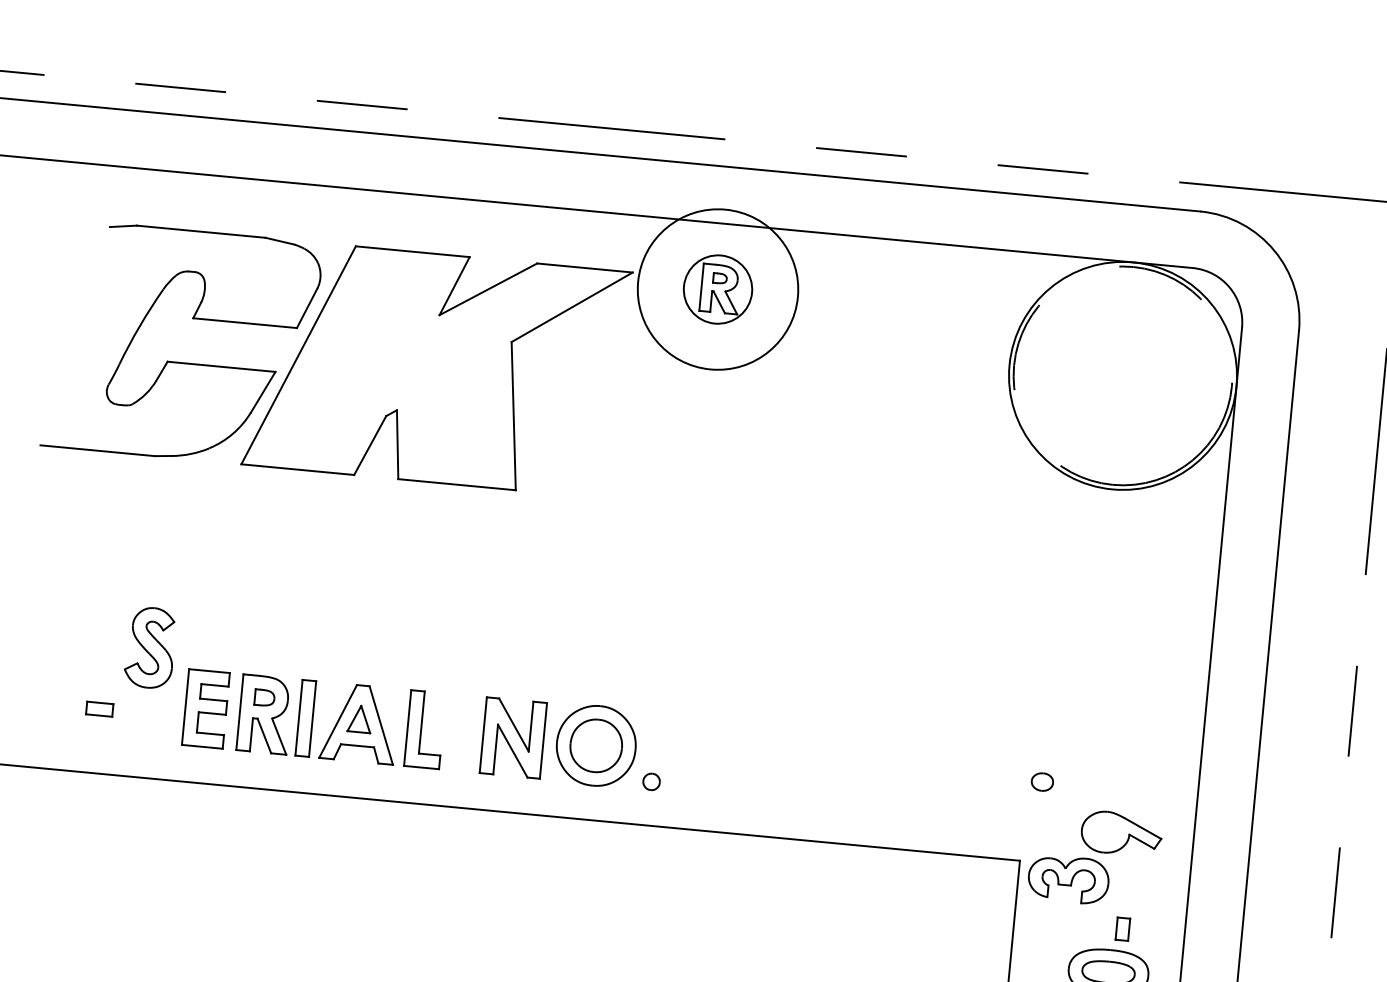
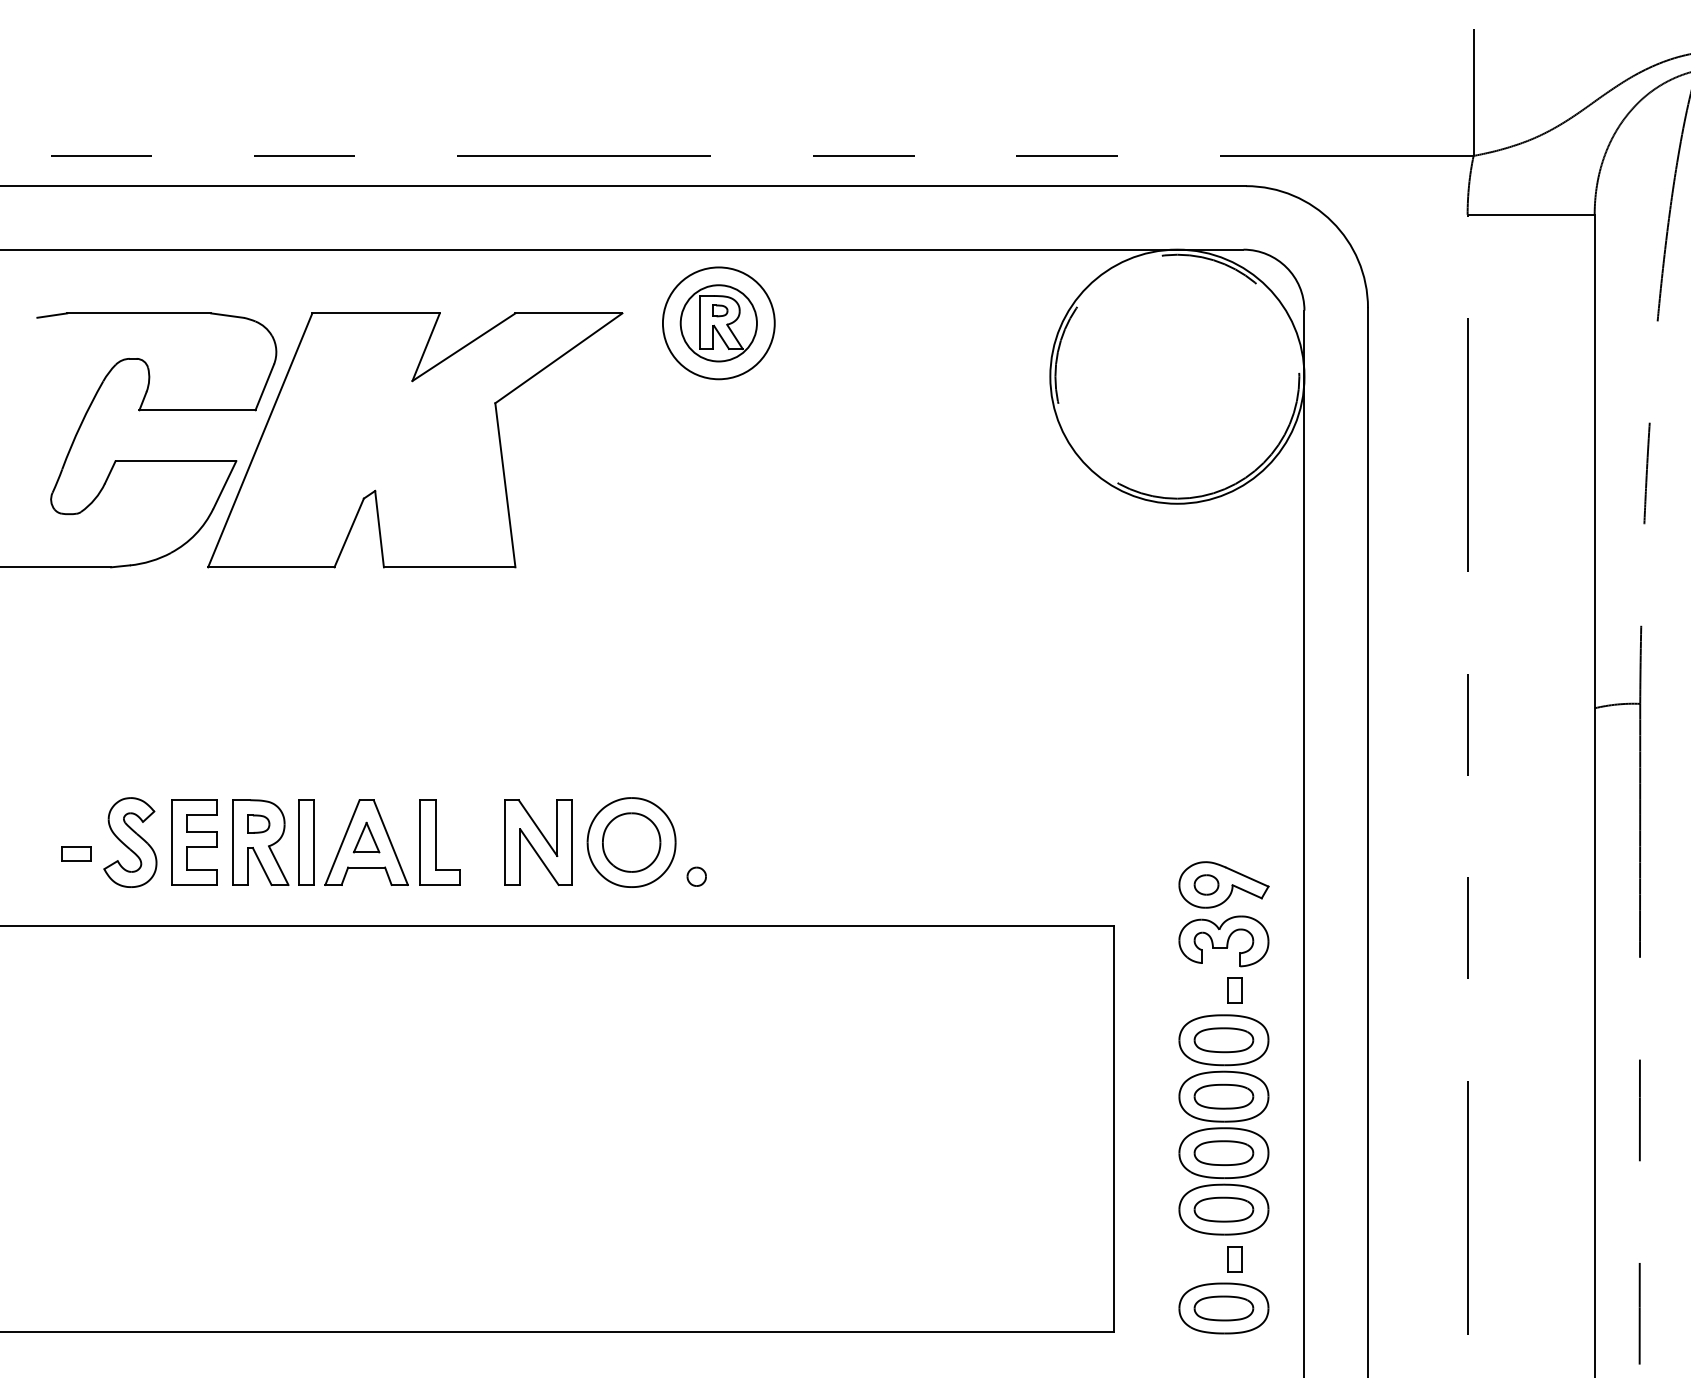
circle: (717, 289) -> (718, 323), size x0.62
part: (150, 647) -> (130, 842), moved
part: (1042, 781) -> (1206, 884), moved
part: (1068, 879) -> (1223, 941), moved

